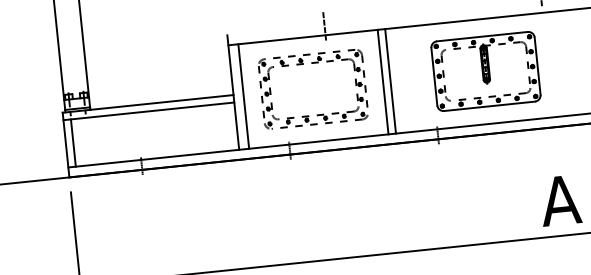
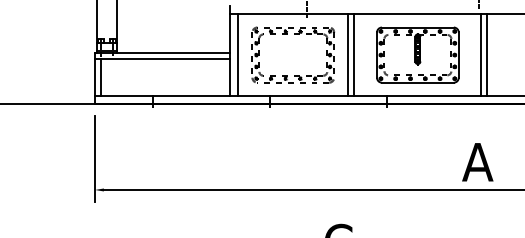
line: (551, 63) -> (481, 54), added
line: (558, 63) -> (487, 54), added
part: (485, 70) -> (417, 54), moved

